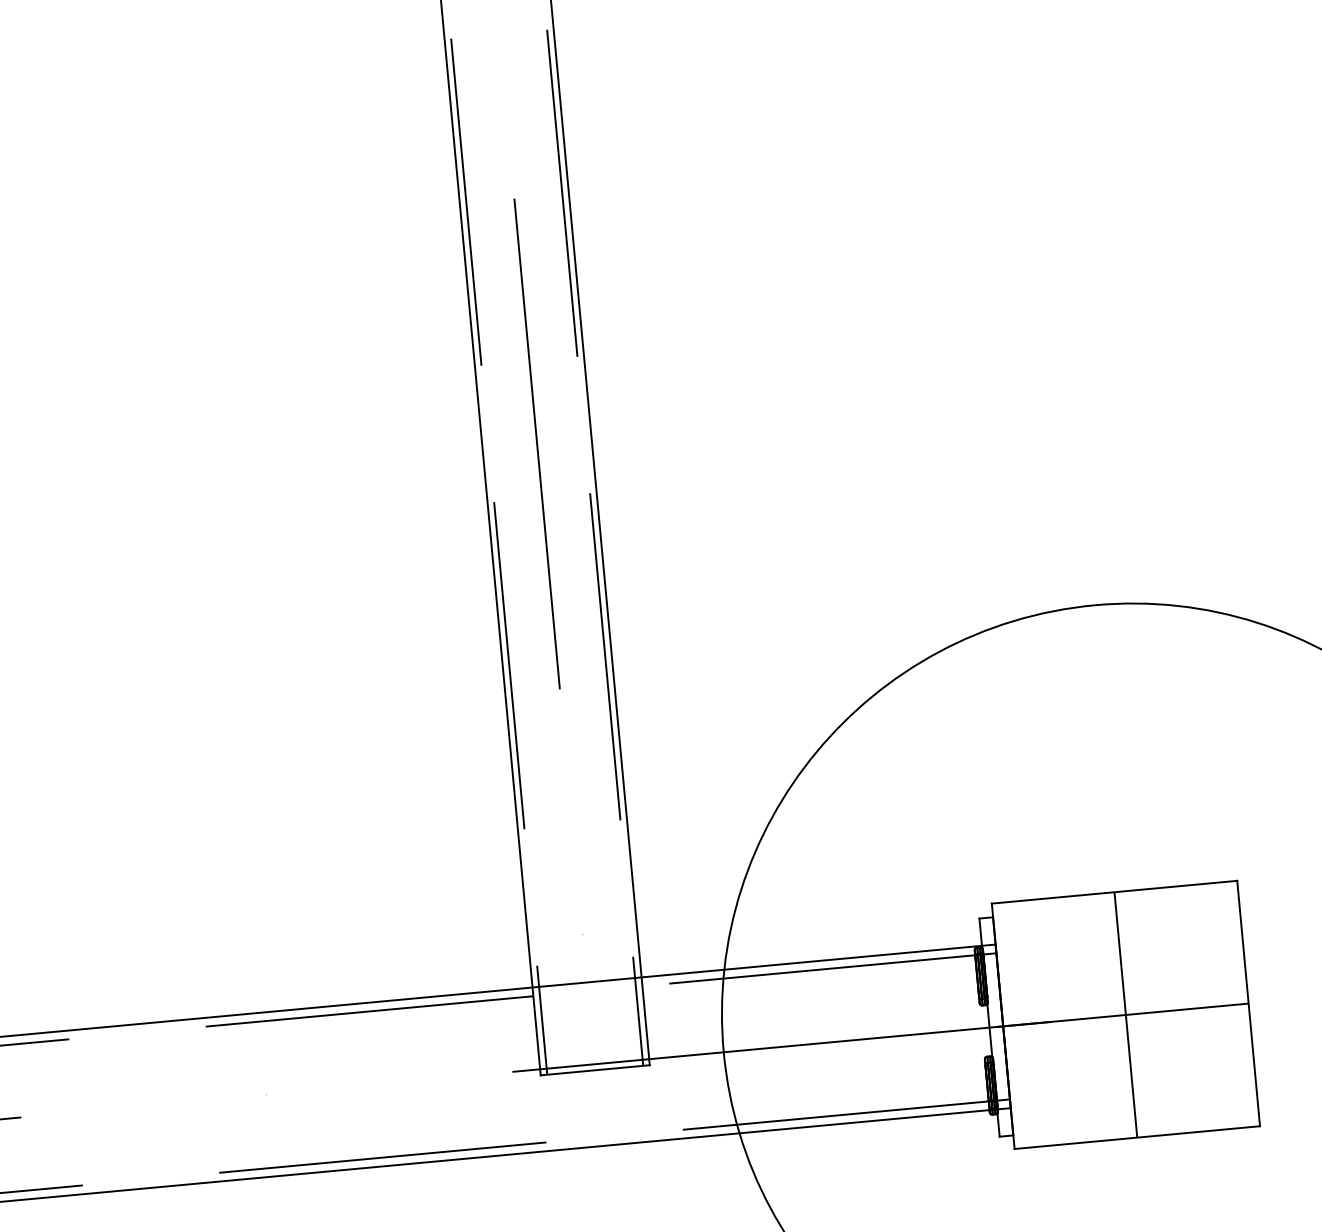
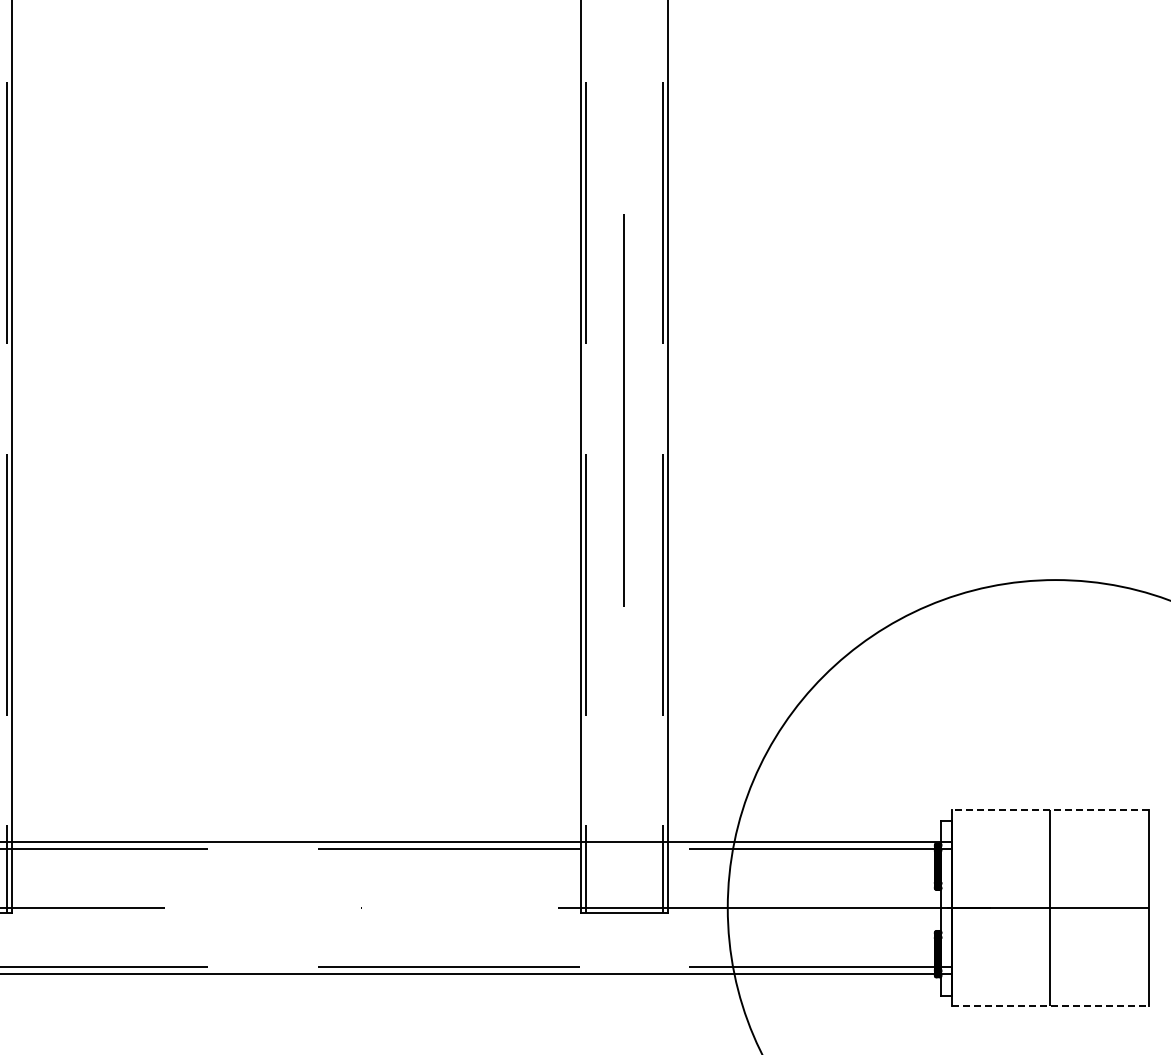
line: (1113, 892) -> (1049, 809), solid -> dashed
line: (1137, 1137) -> (1050, 1006), solid -> dashed

